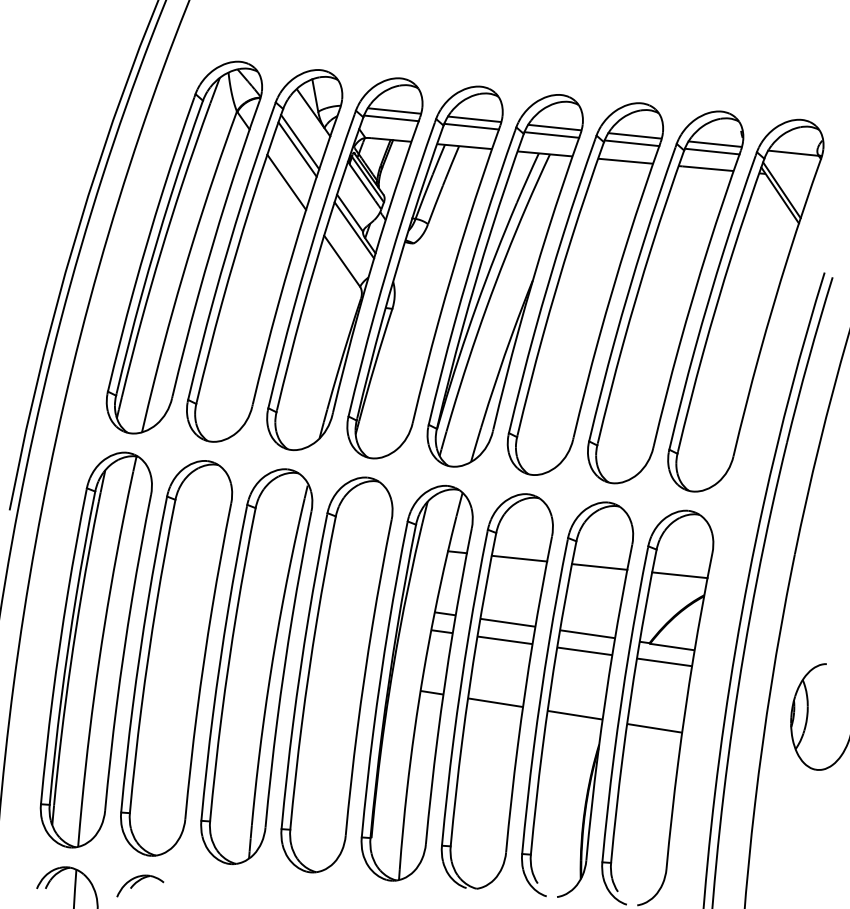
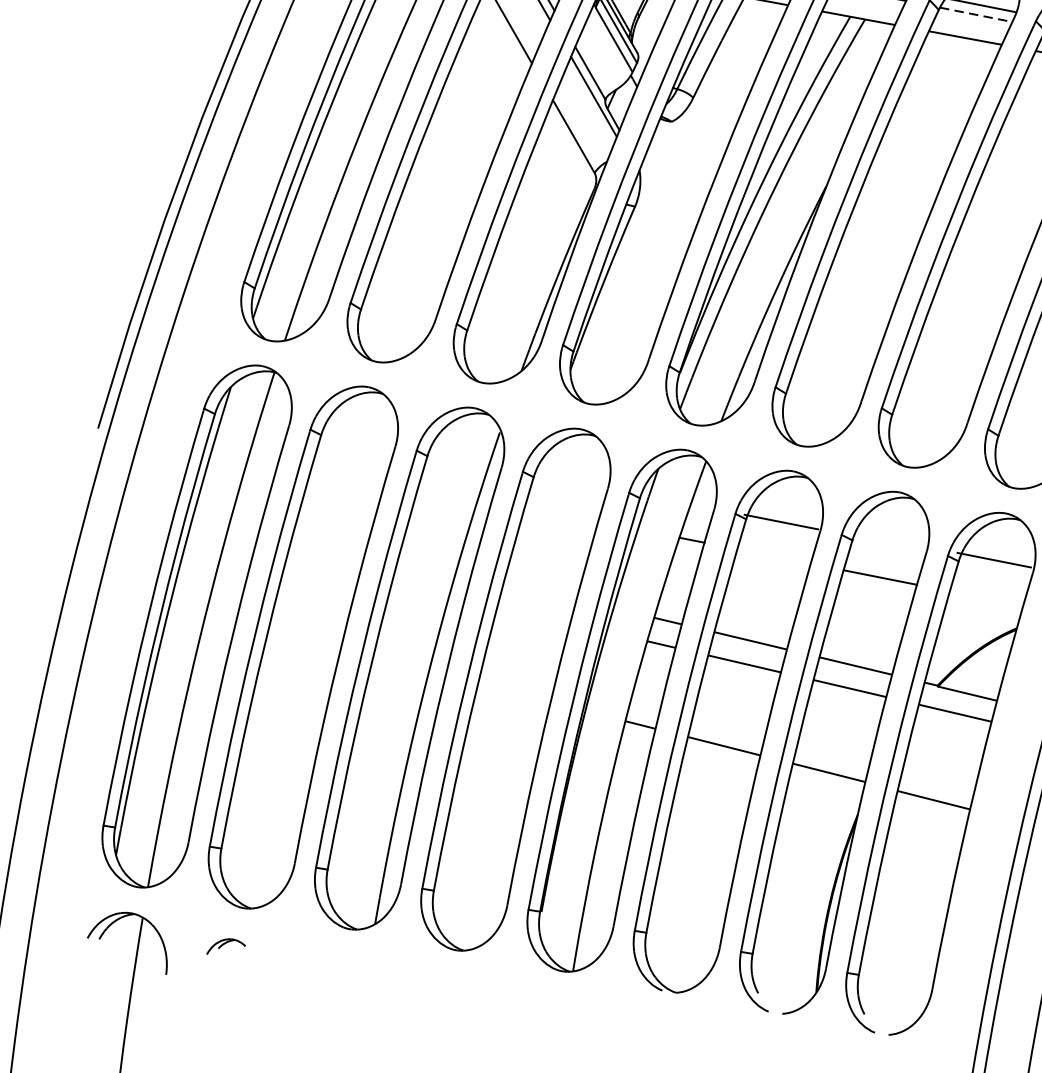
line: (632, 143) -> (976, 15), solid -> dashed
line: (519, 558) -> (781, 521), moved
line: (679, 575) -> (993, 560), moved
part: (140, 885) -> (226, 946), size x0.6

